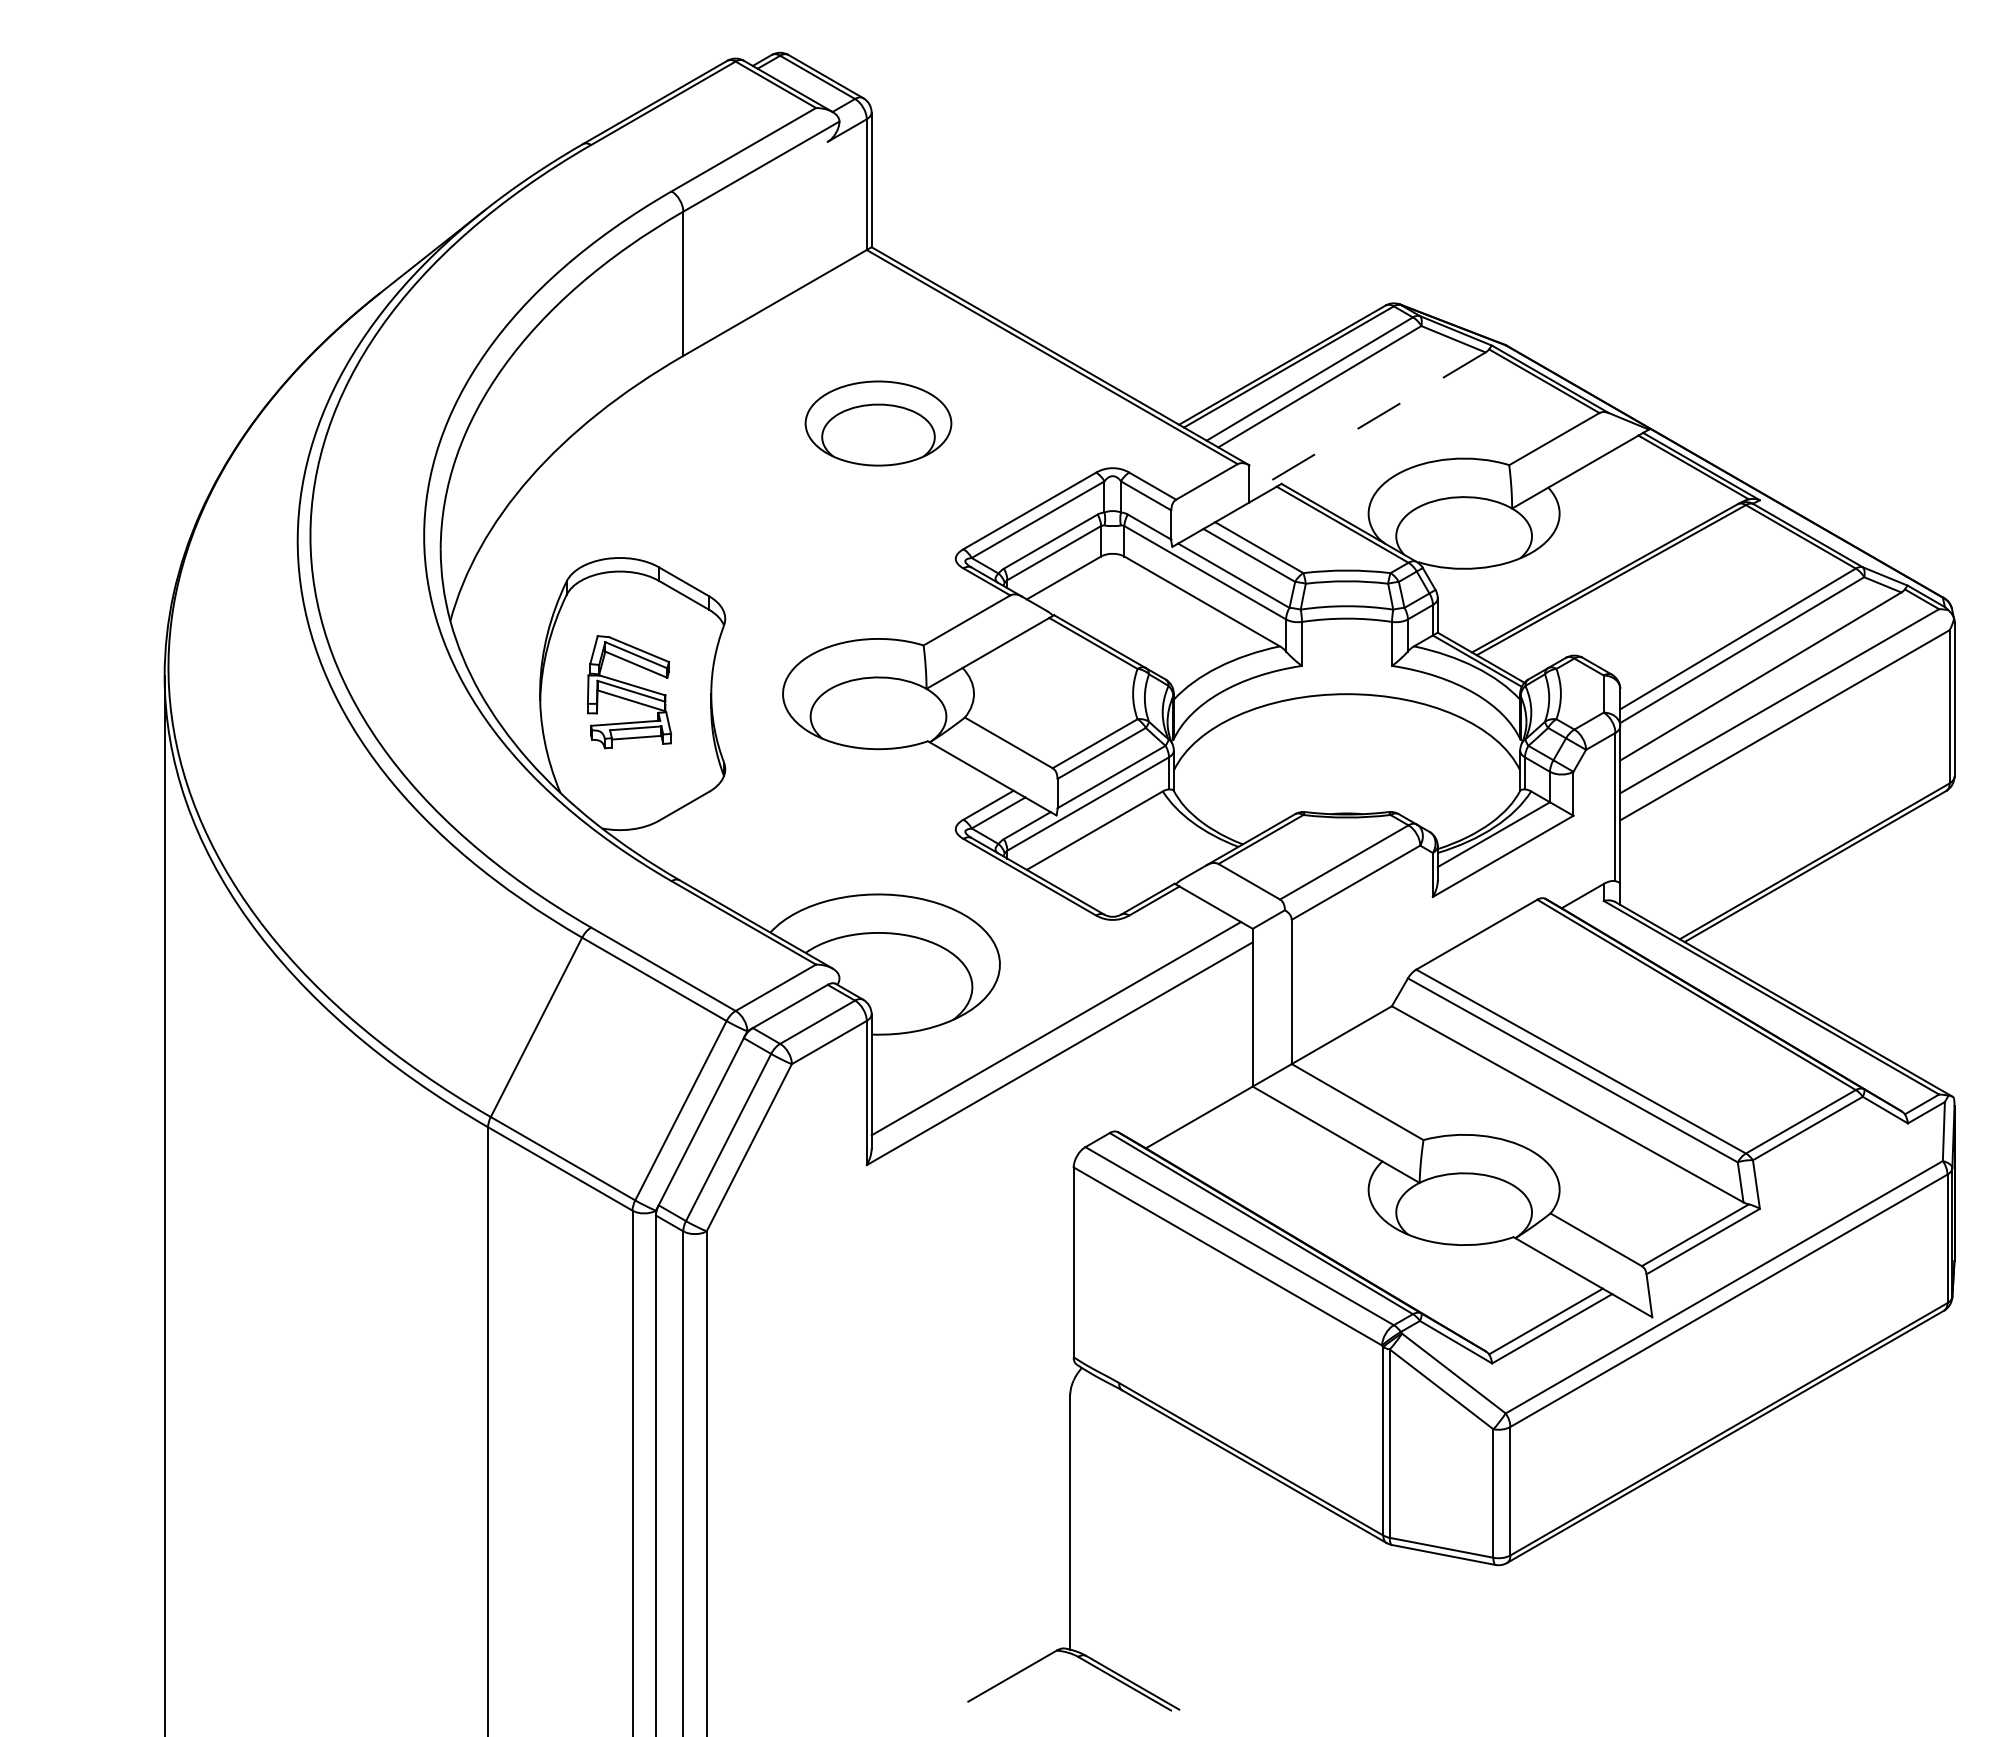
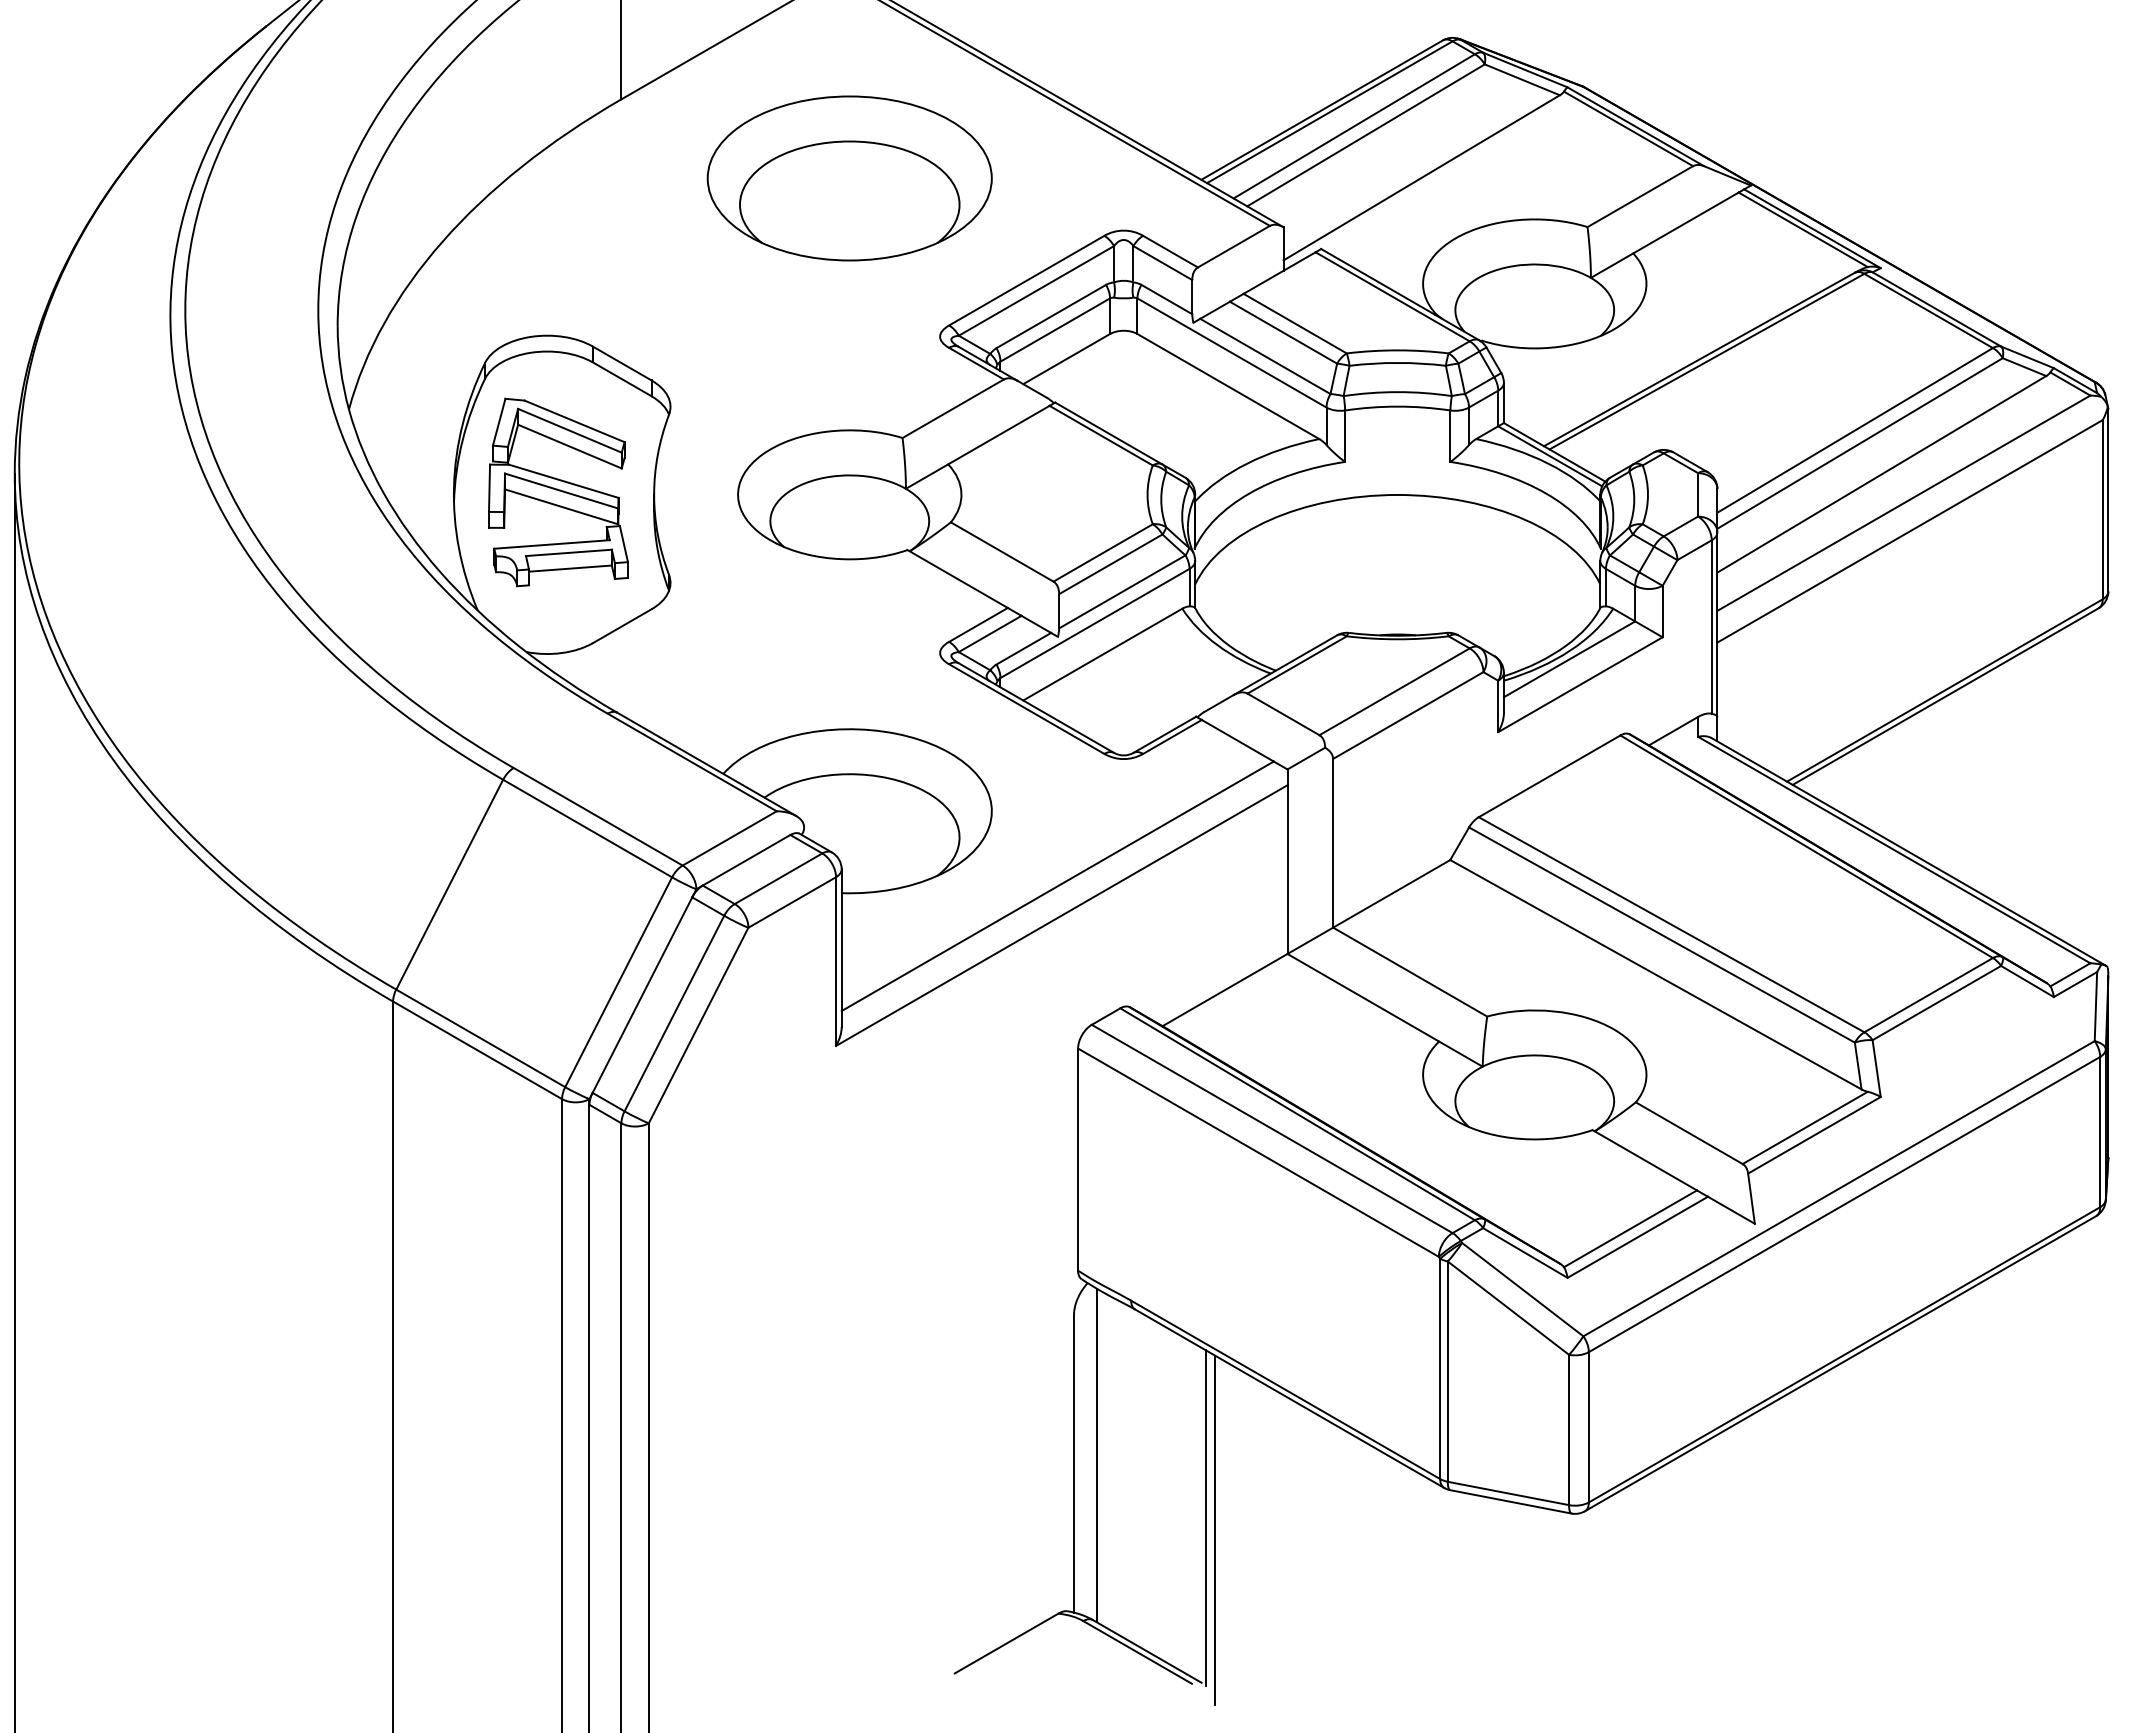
part: (878, 423) -> (849, 178), size x1.67
line: (1367, 423) -> (1421, 178), dashed -> solid
part: (629, 692) -> (558, 493), size x1.43
line: (1089, 1515) -> (1096, 1455), added
line: (1182, 1568) -> (1205, 1517), added
line: (1190, 1579) -> (1214, 1530), added

